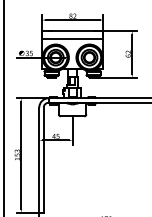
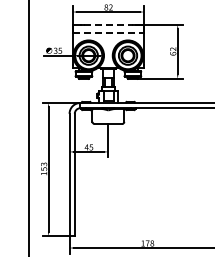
line: (72, 30) -> (108, 24), solid -> dashed
line: (72, 38) -> (108, 33), solid -> dashed

